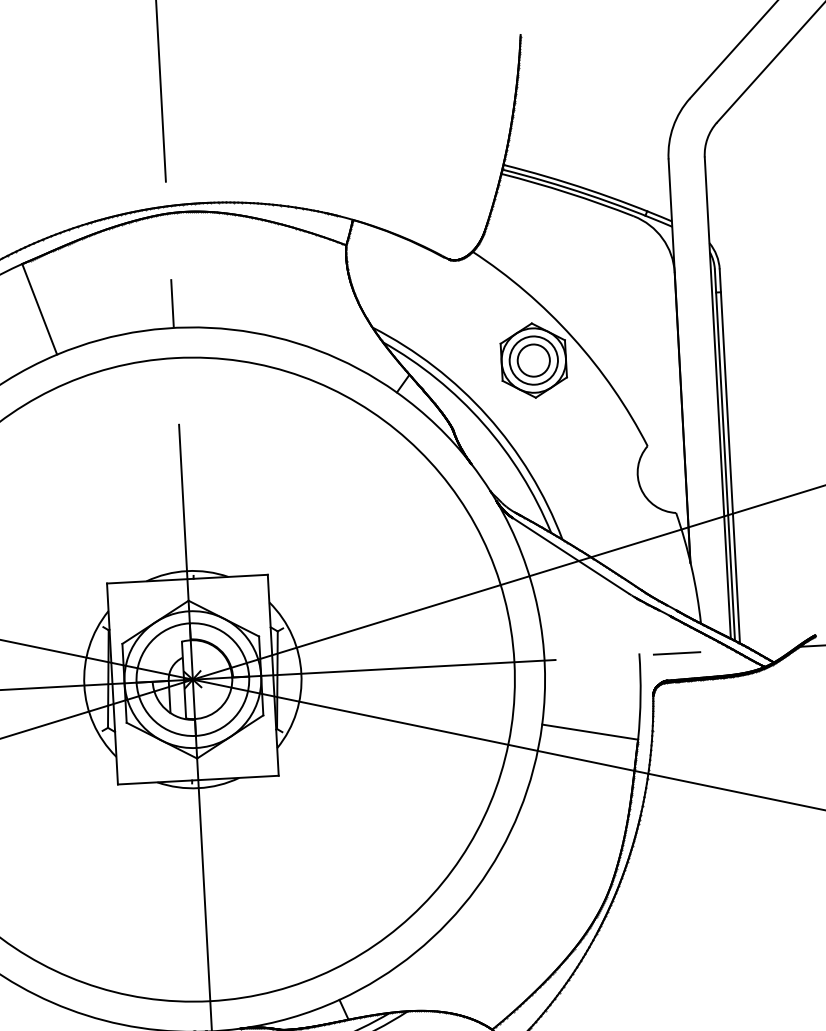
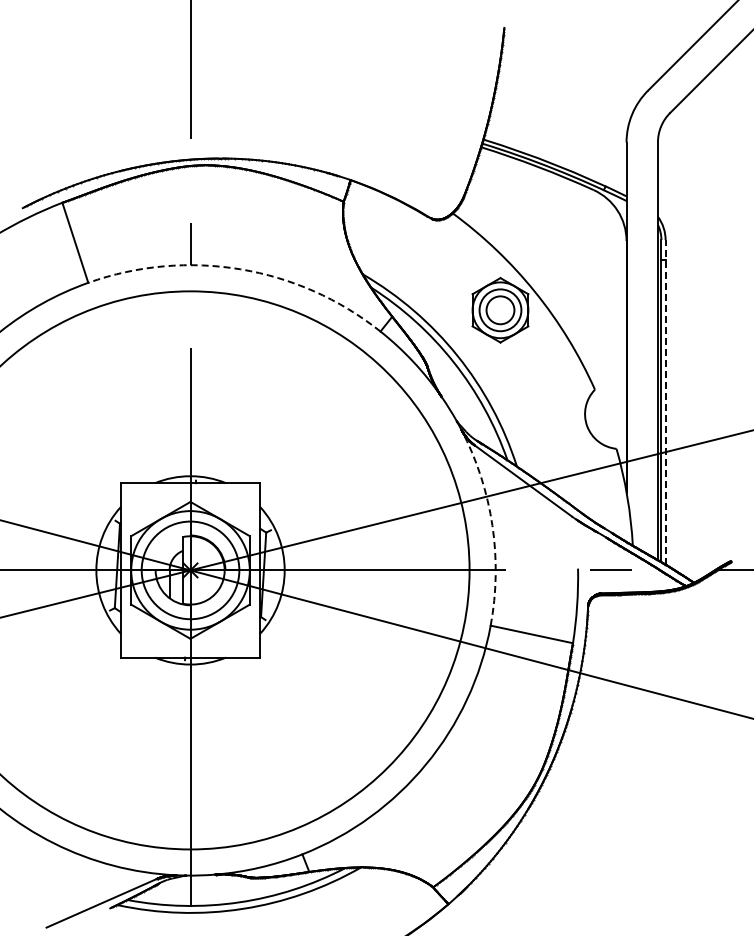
arc: (231, 329) -> (240, 269), solid -> dashed
line: (729, 455) -> (665, 401), solid -> dashed
arc: (538, 609) -> (492, 525), solid -> dashed

